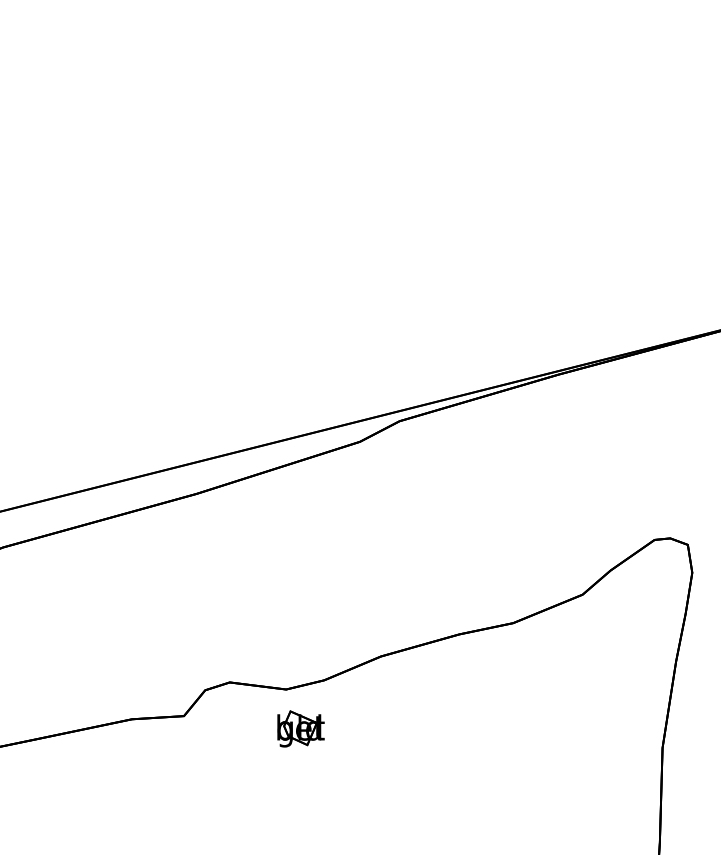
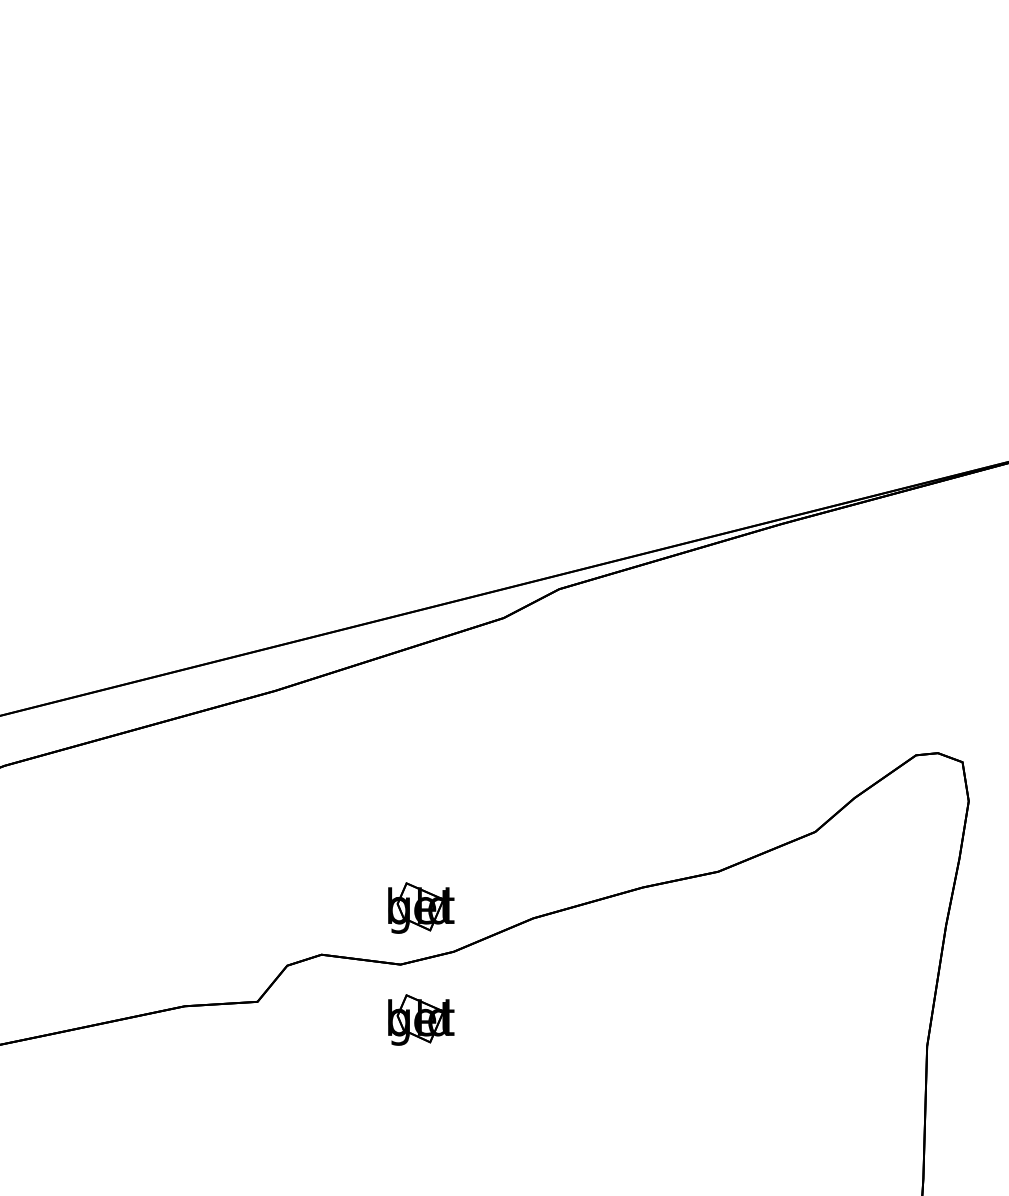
part: (300, 648) -> (420, 907), added

